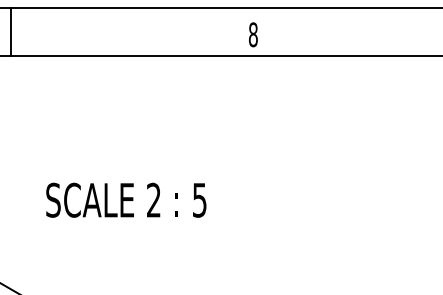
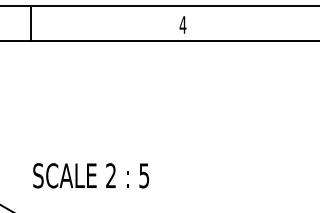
line: (11, 31) -> (31, 22), moved
text: (253, 34) -> (183, 24), 8 -> 4
text: (126, 199) -> (91, 175), moved

